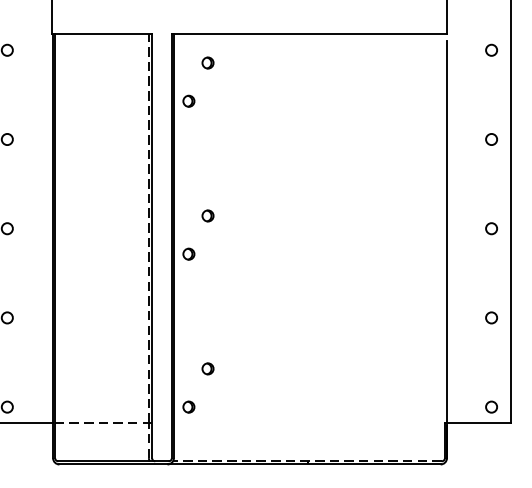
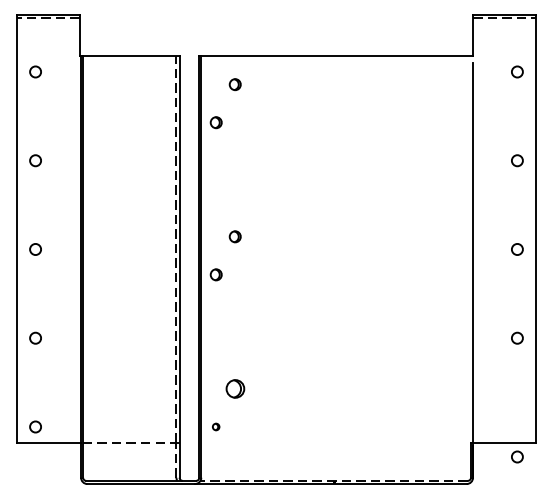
part: (207, 368) -> (234, 388), size x1.6
part: (188, 406) -> (215, 426), size x0.6
circle: (491, 406) -> (517, 456), moved

